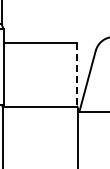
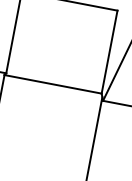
line: (77, 74) -> (109, 51), dashed -> solid

